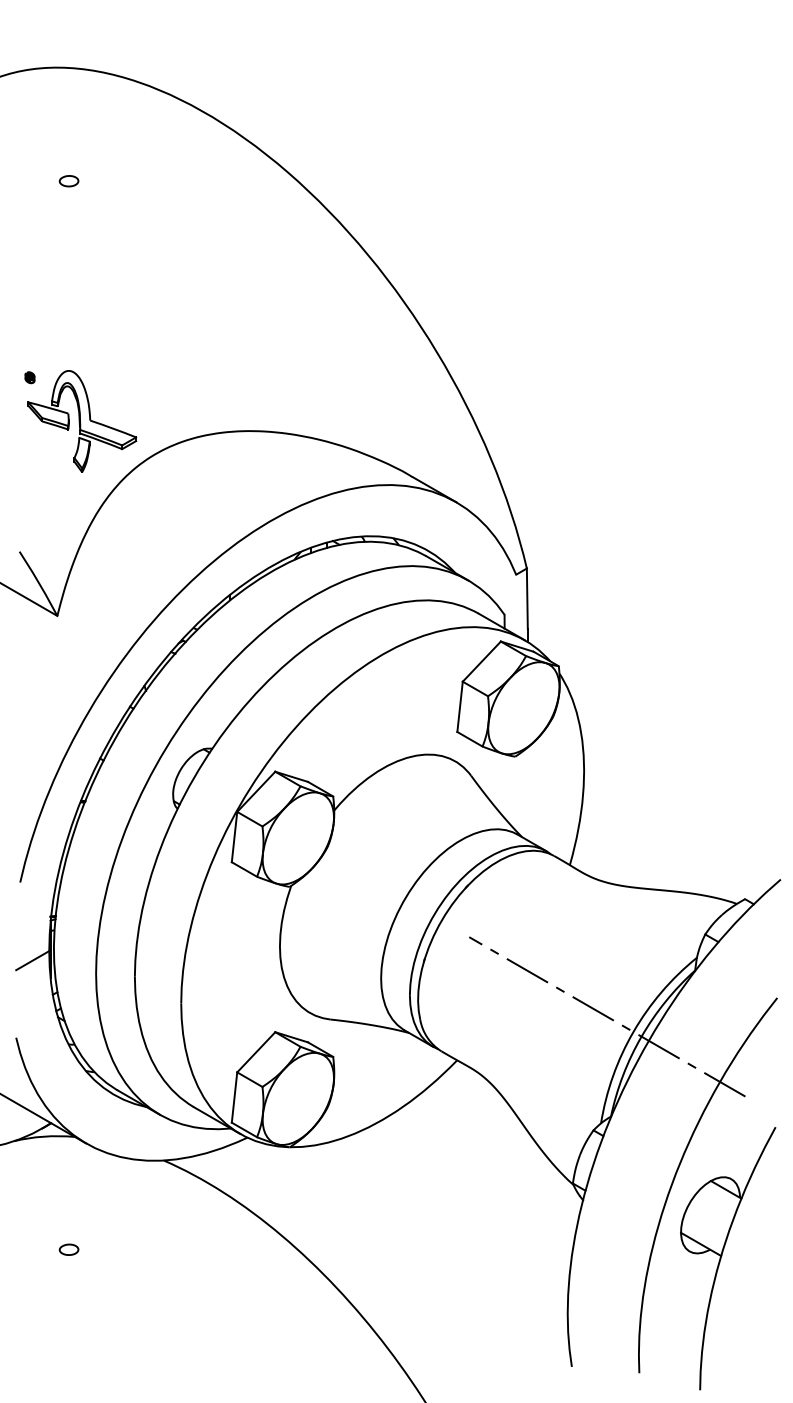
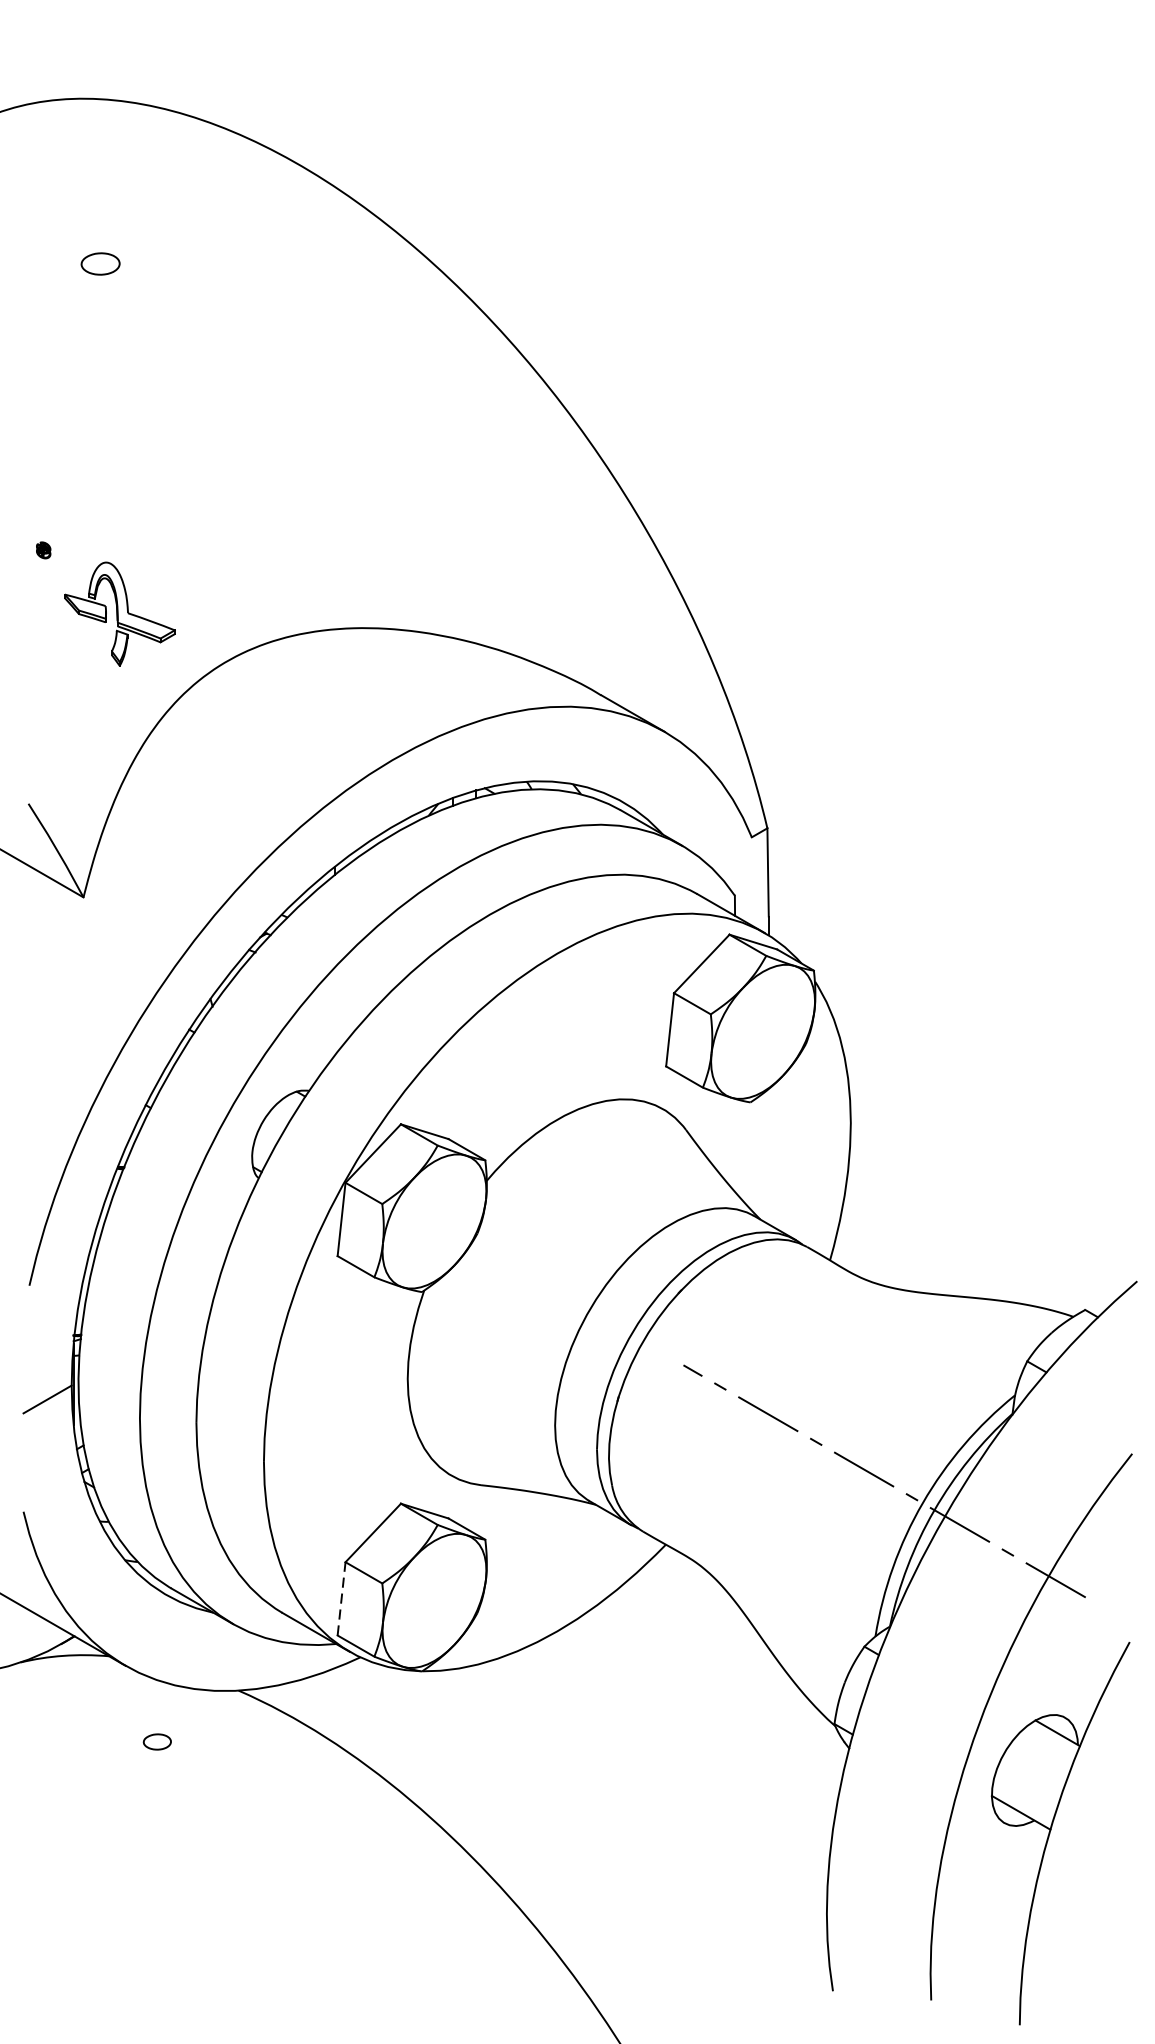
part: (68, 181) -> (99, 264), size x1.4
part: (82, 421) -> (120, 614), size x0.7
line: (234, 1097) -> (341, 1598), solid -> dashed
part: (68, 1249) -> (156, 1741), moved

